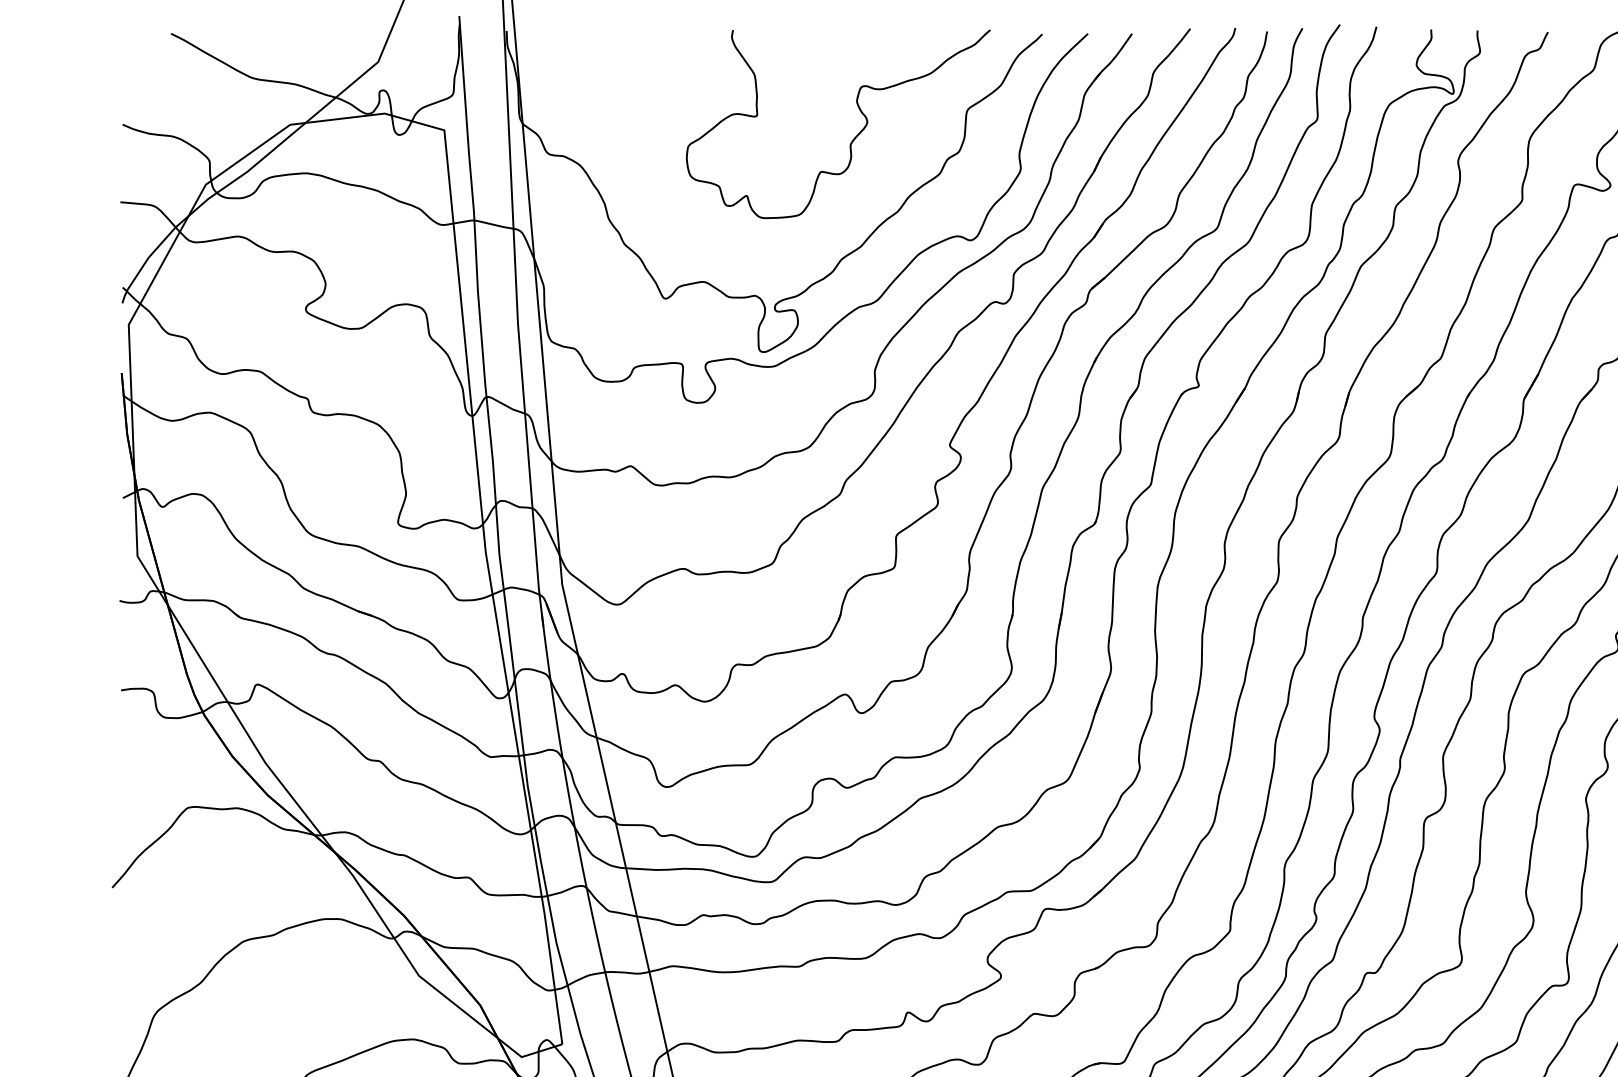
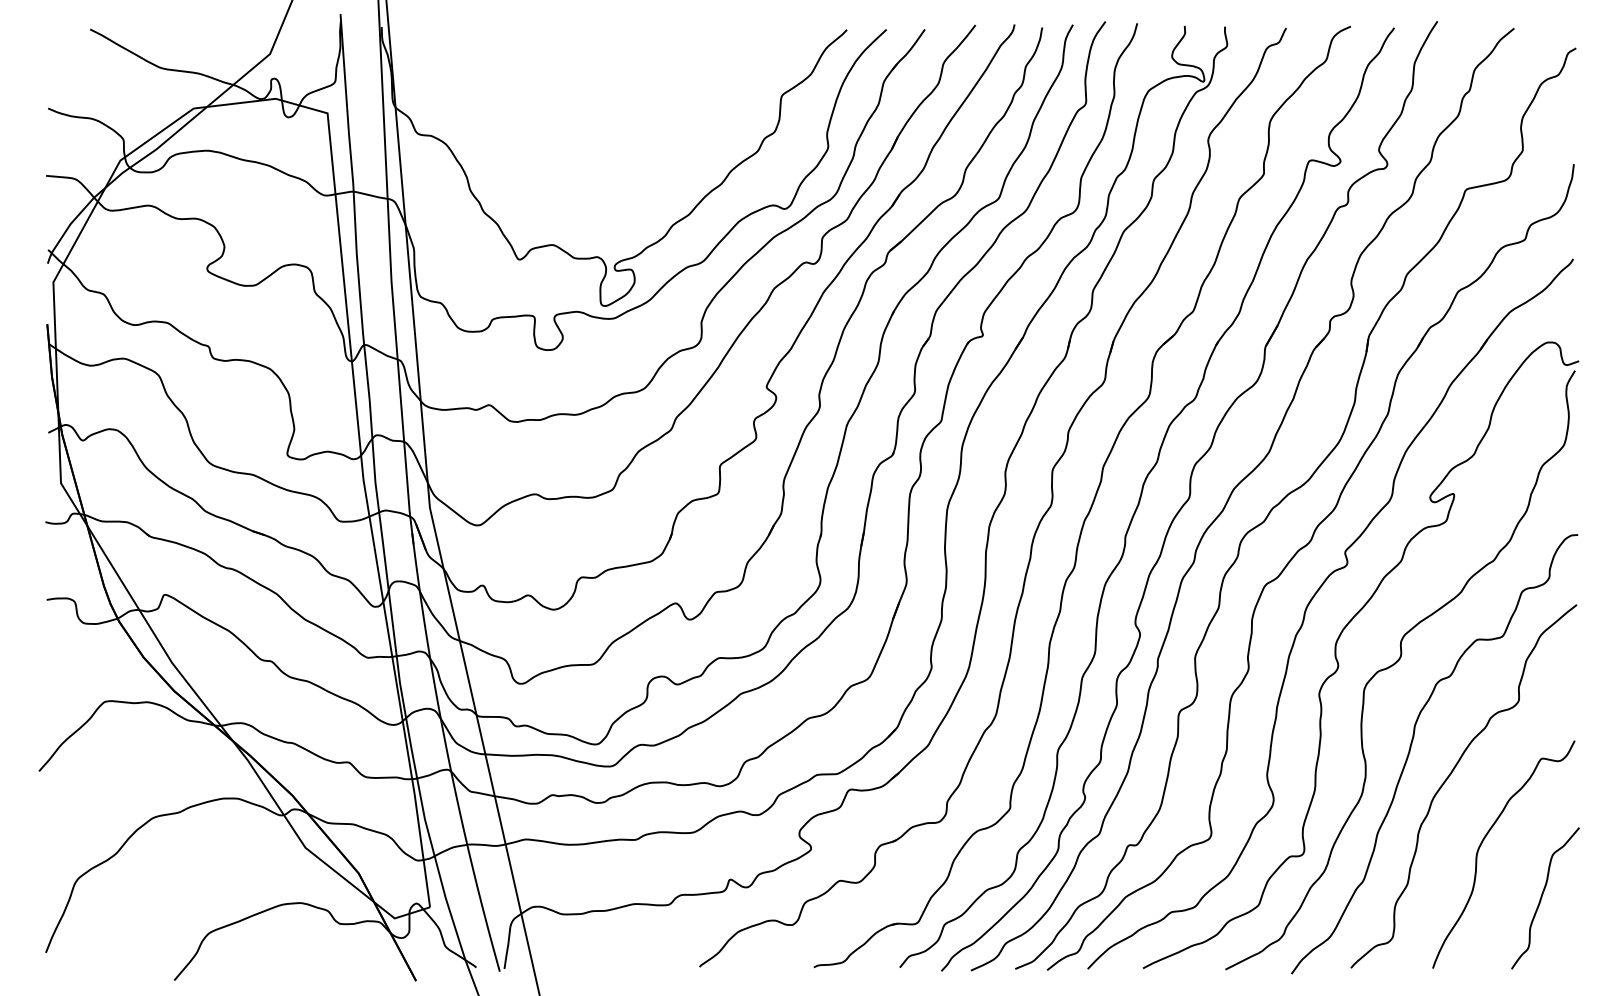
curve: (852, 138) -> (682, 120), removed

